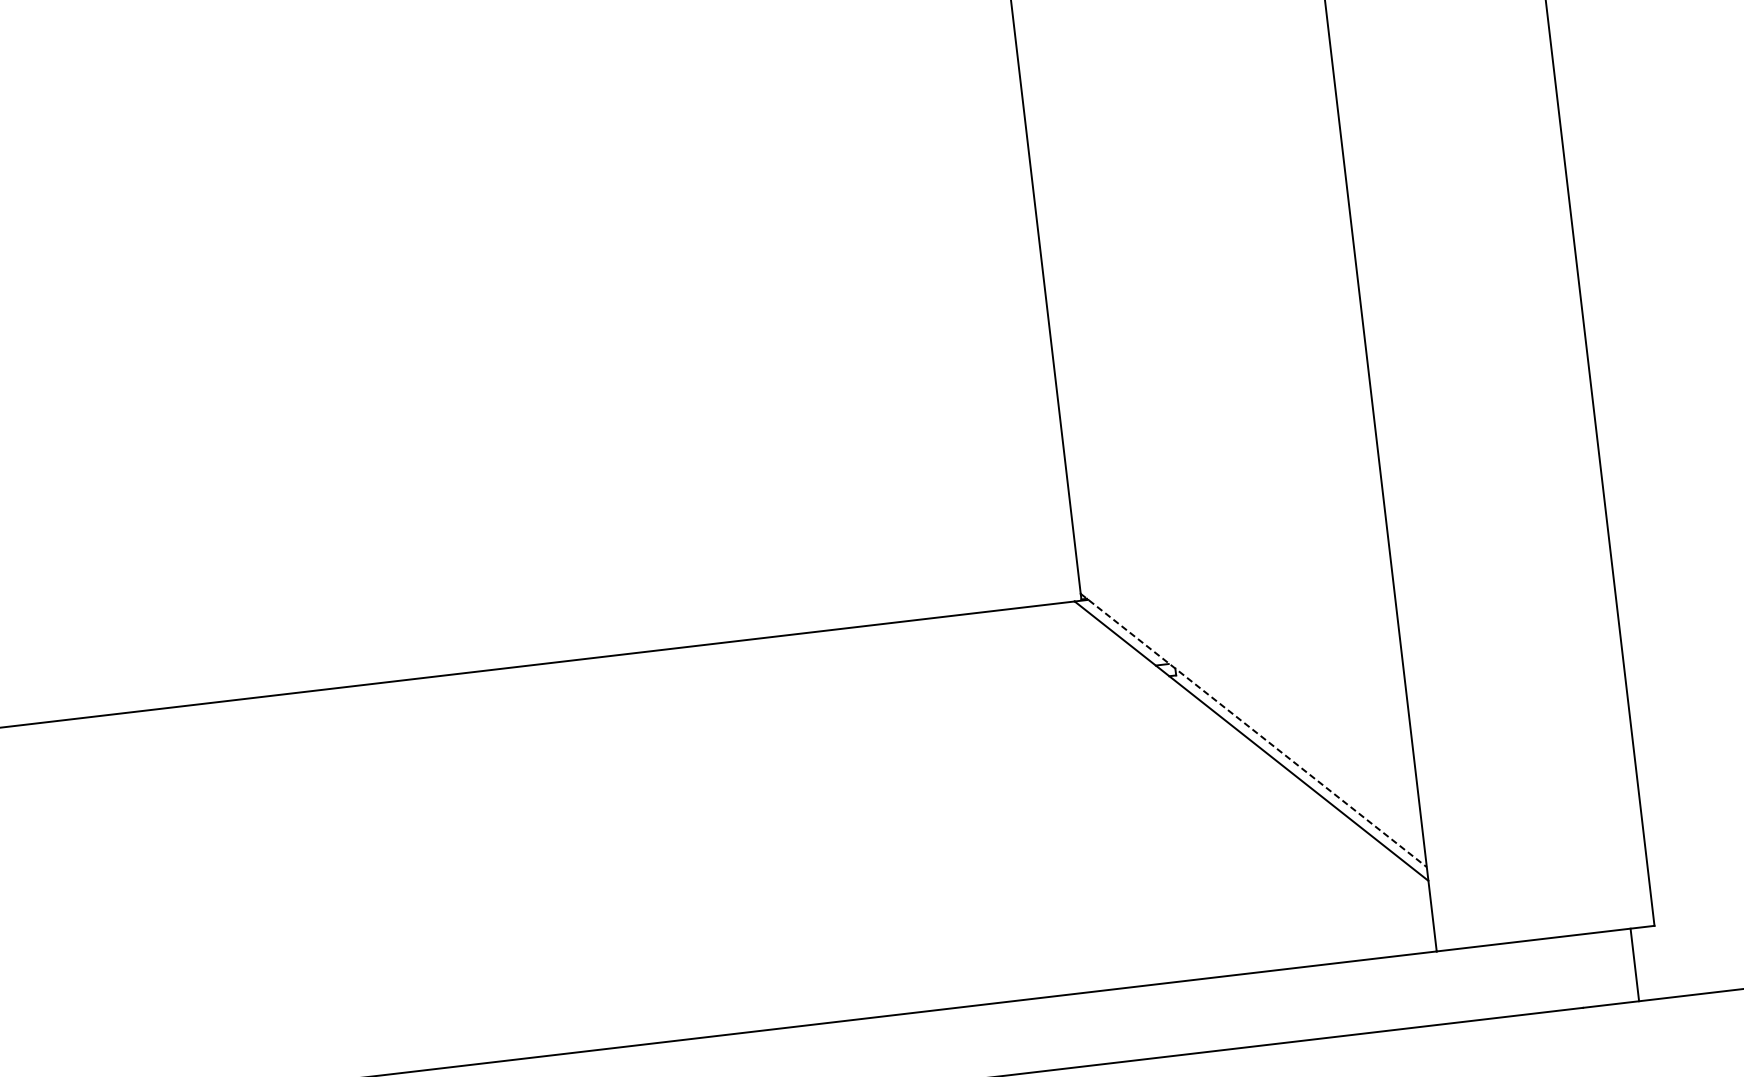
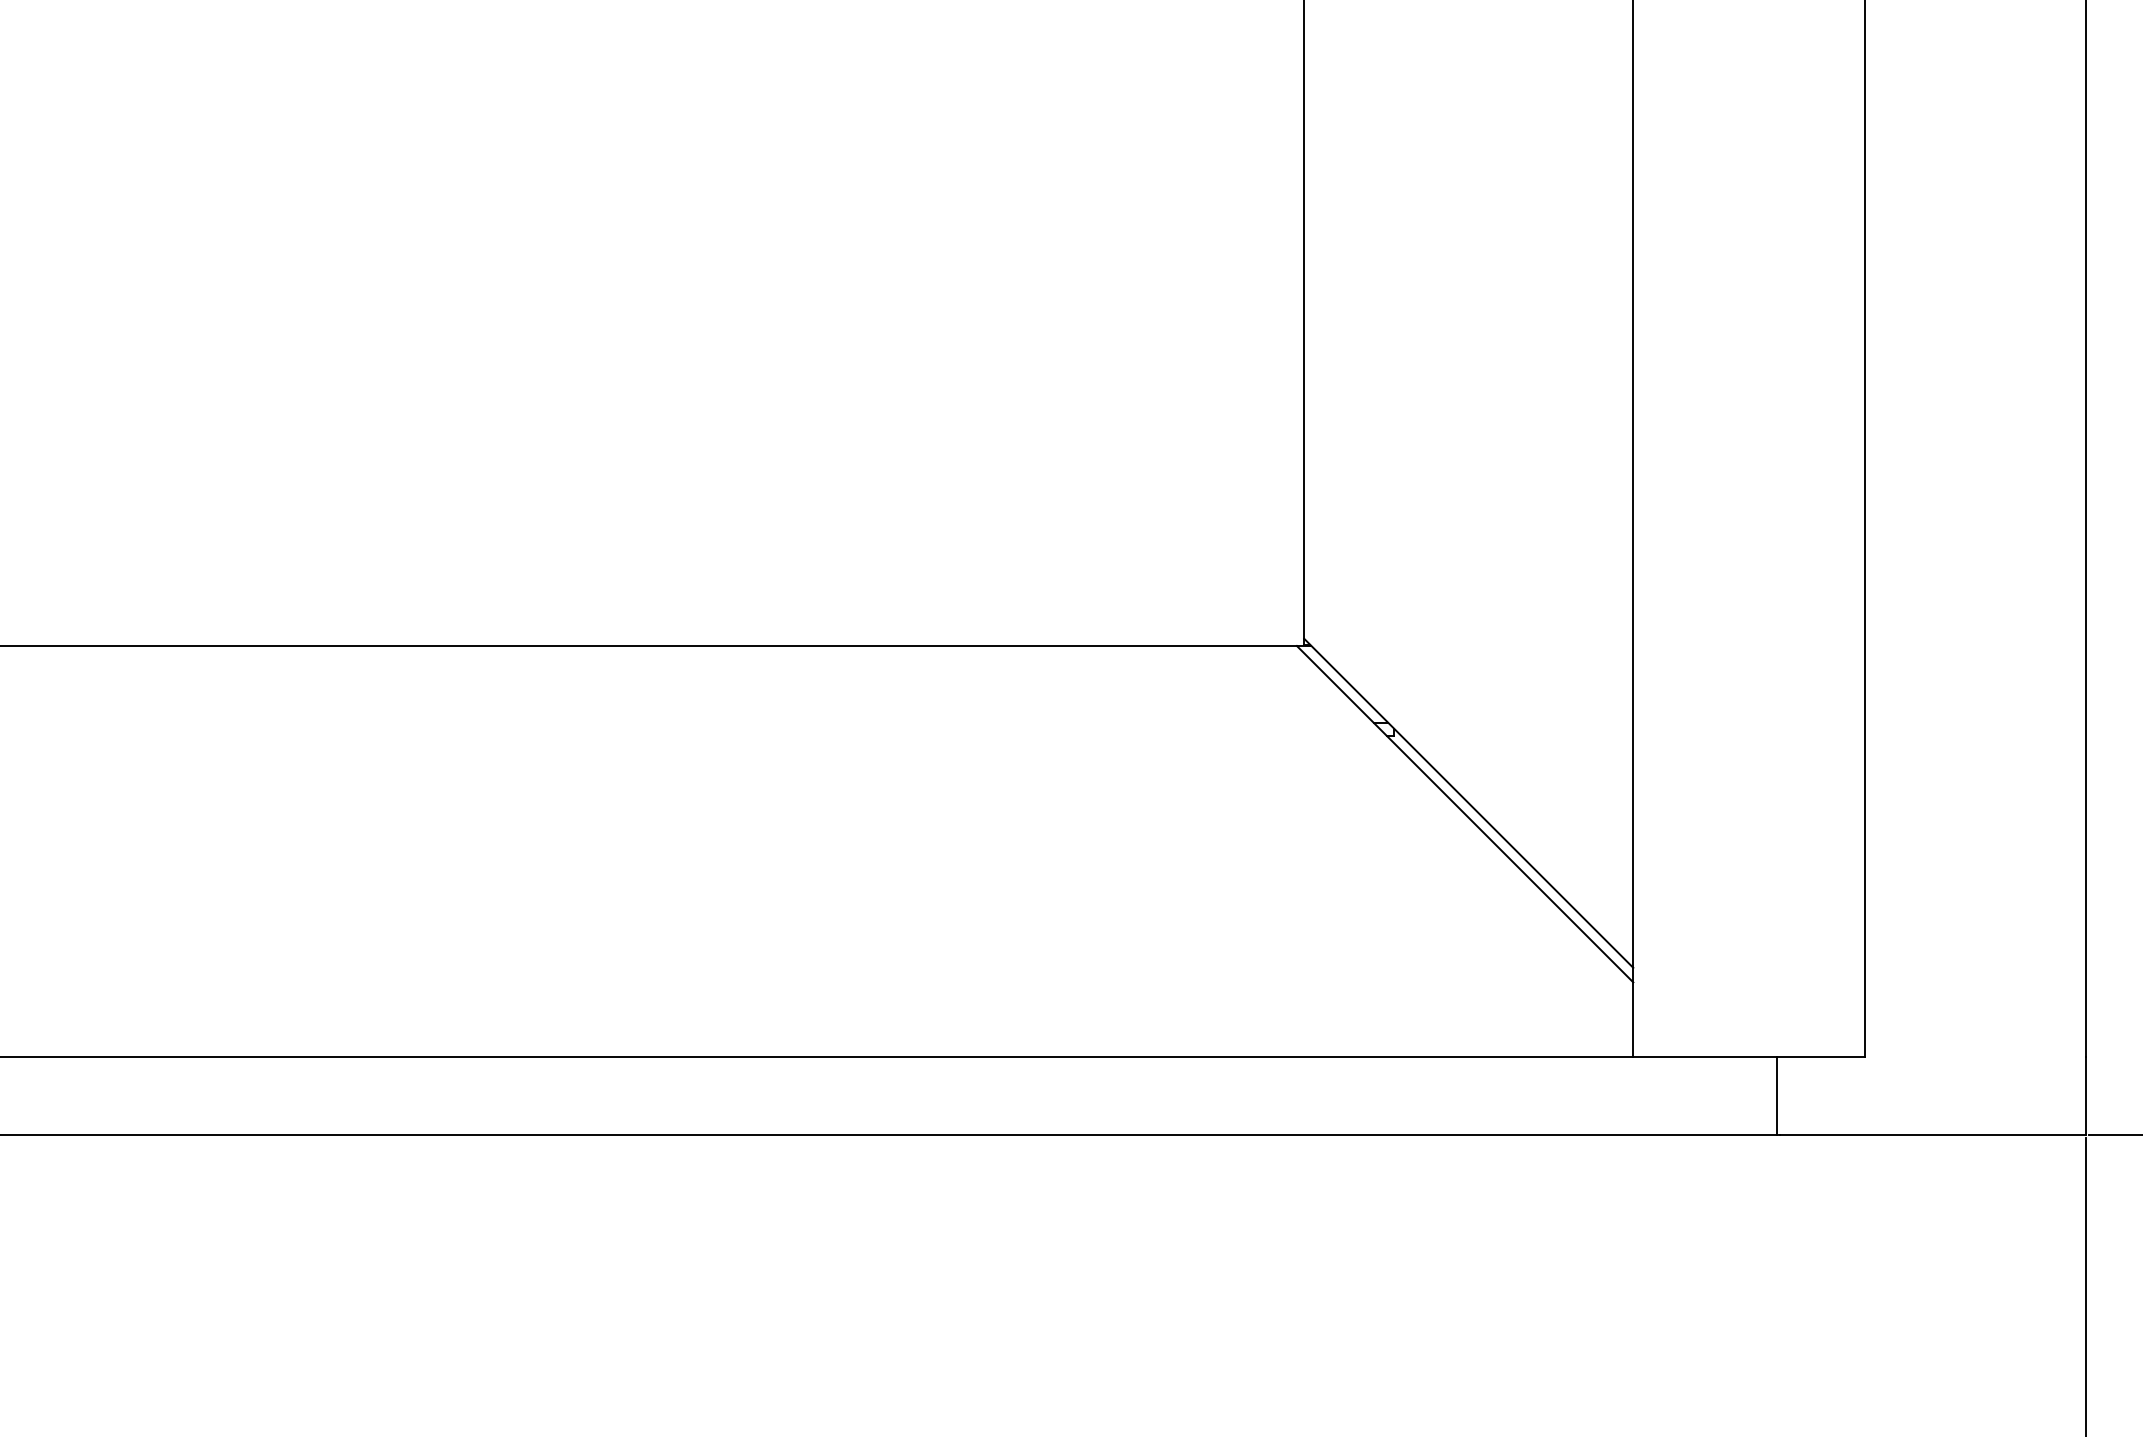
line: (1253, 730) -> (1468, 803), dashed -> solid
line: (1634, 964) -> (1777, 1095), moved

